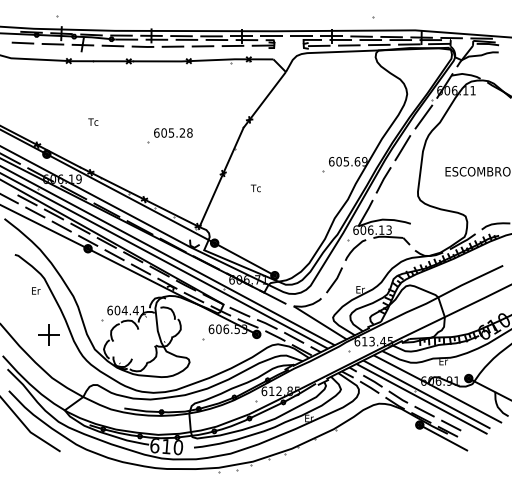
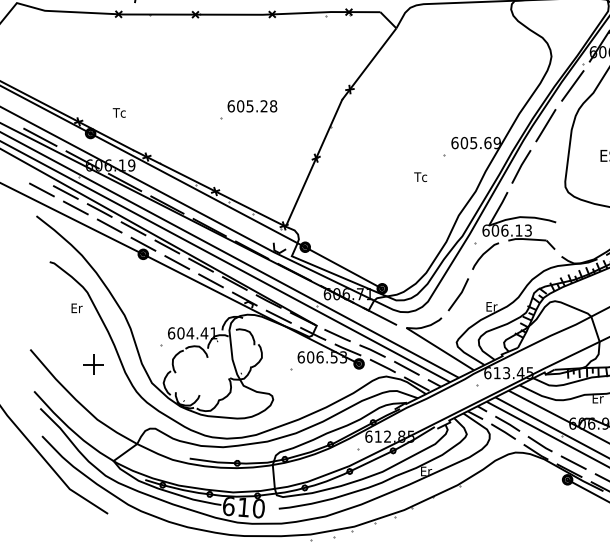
text: (93, 121) -> (119, 112), moved
text: (255, 188) -> (420, 177), moved
part: (48, 334) -> (92, 364), size x0.7

